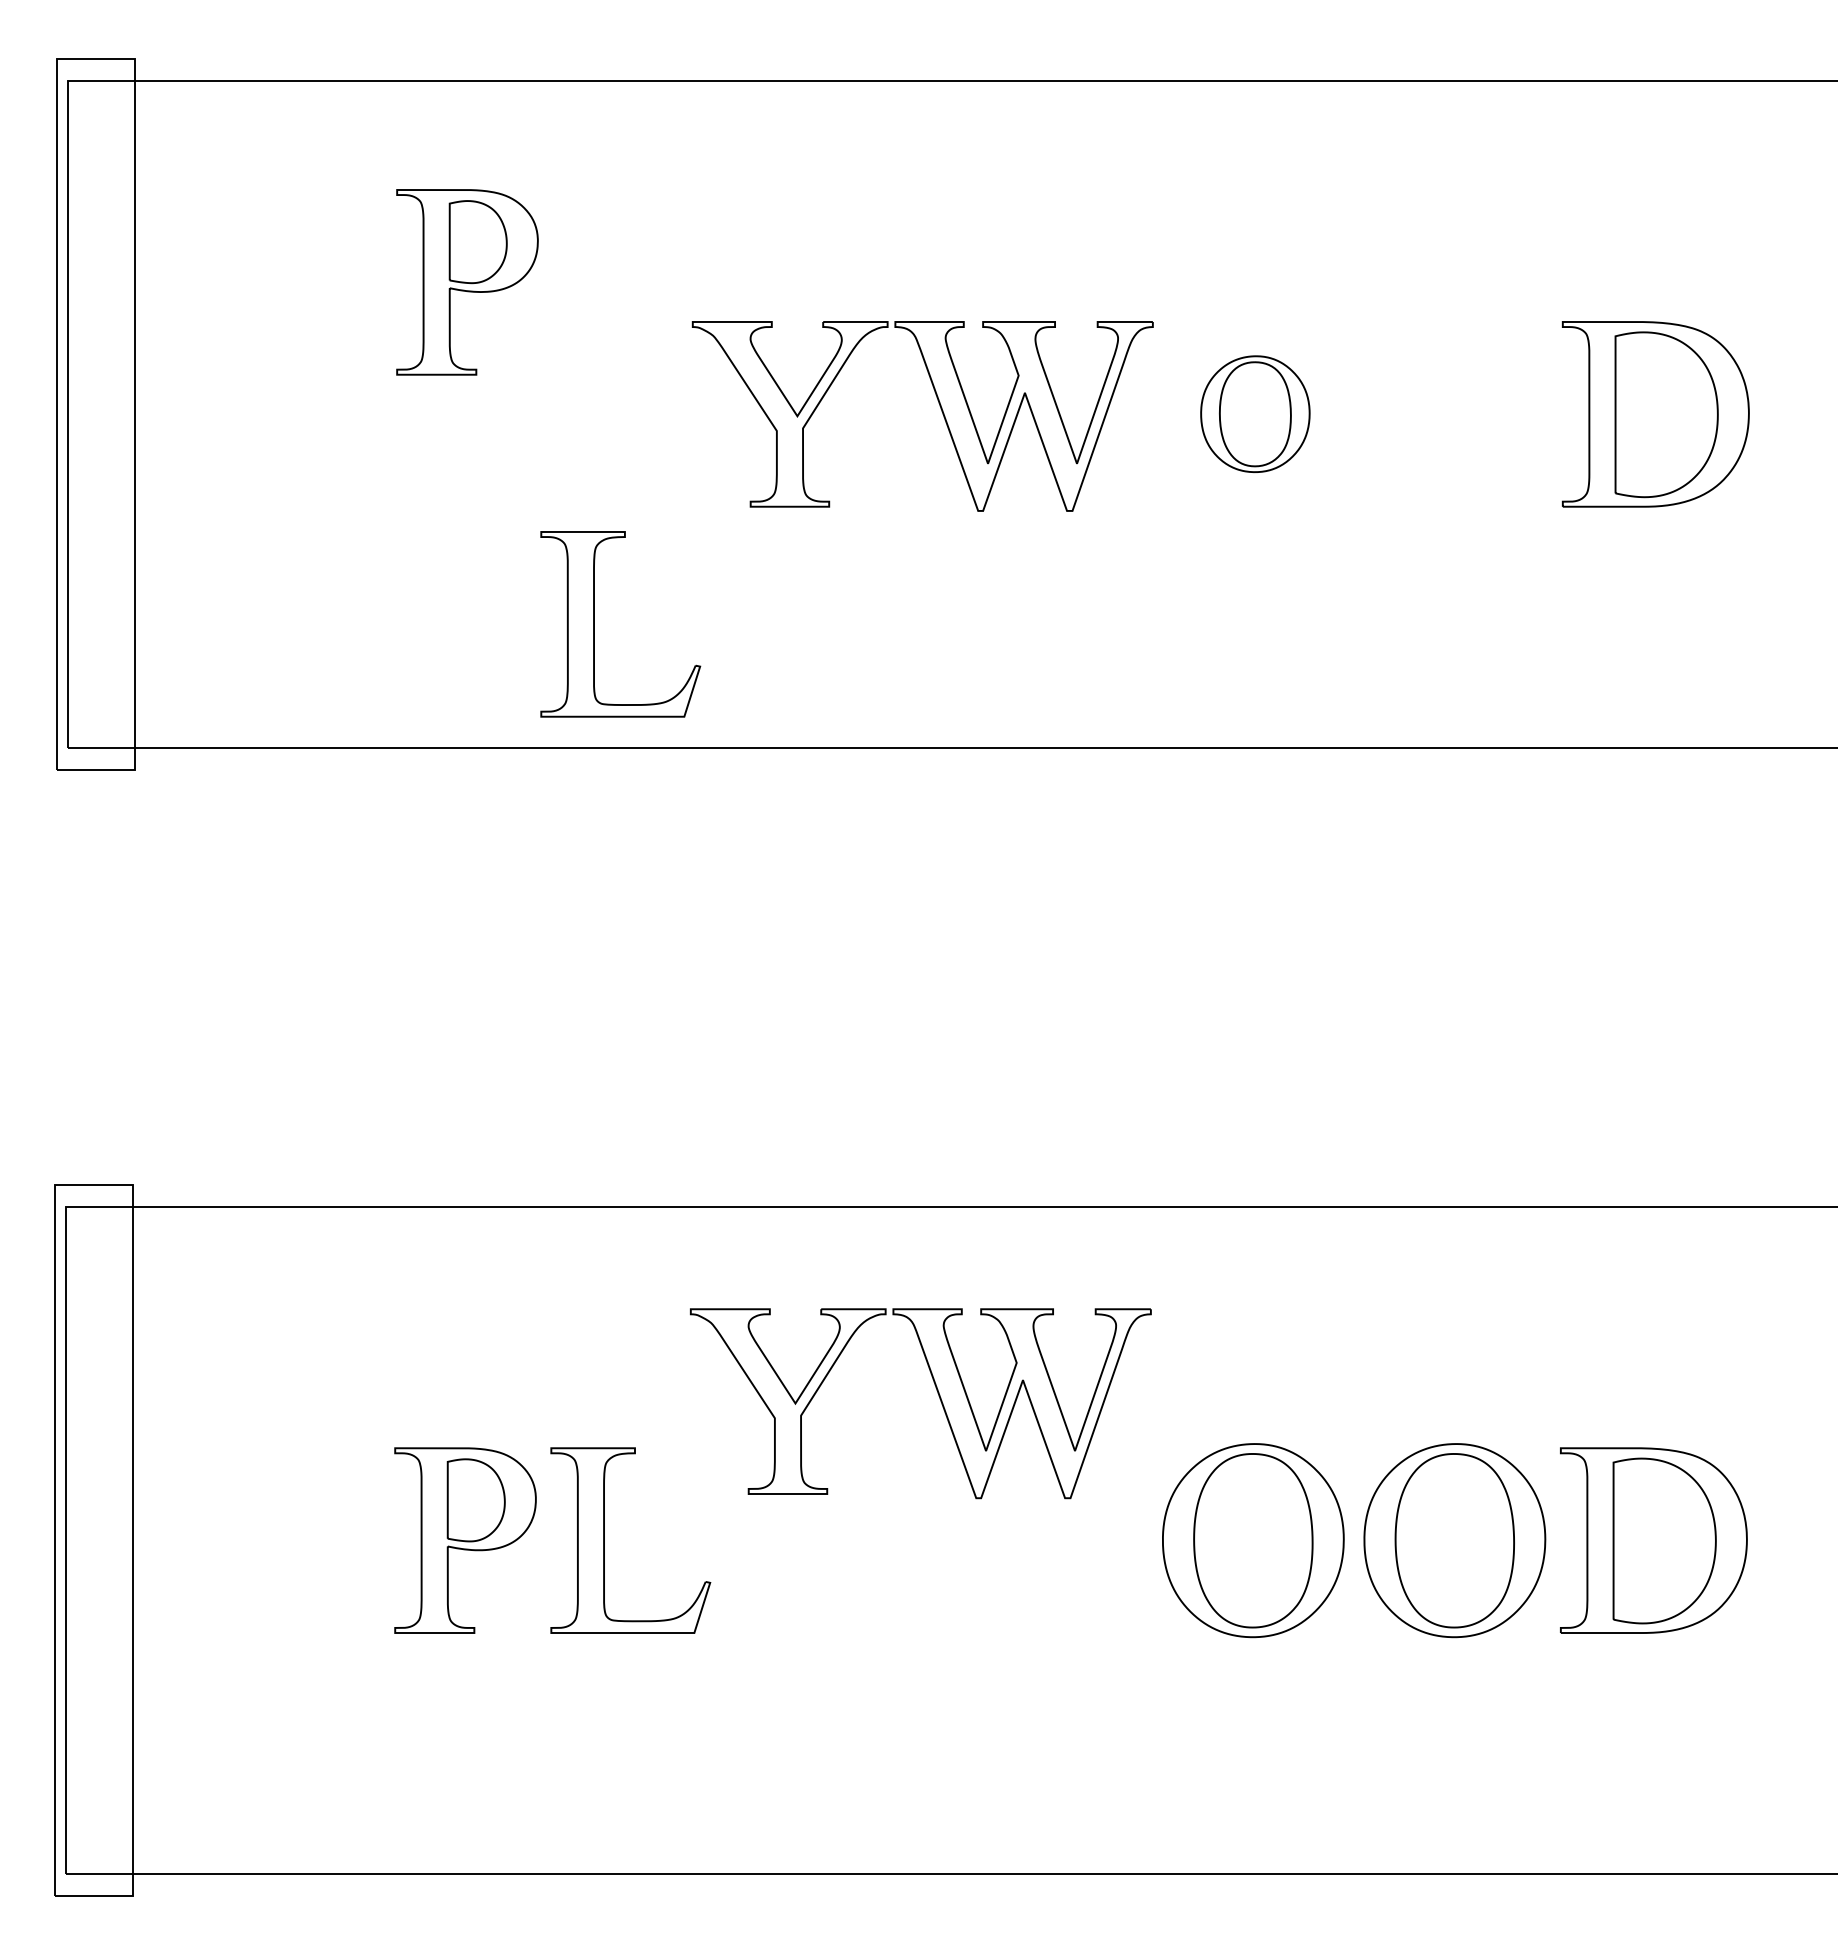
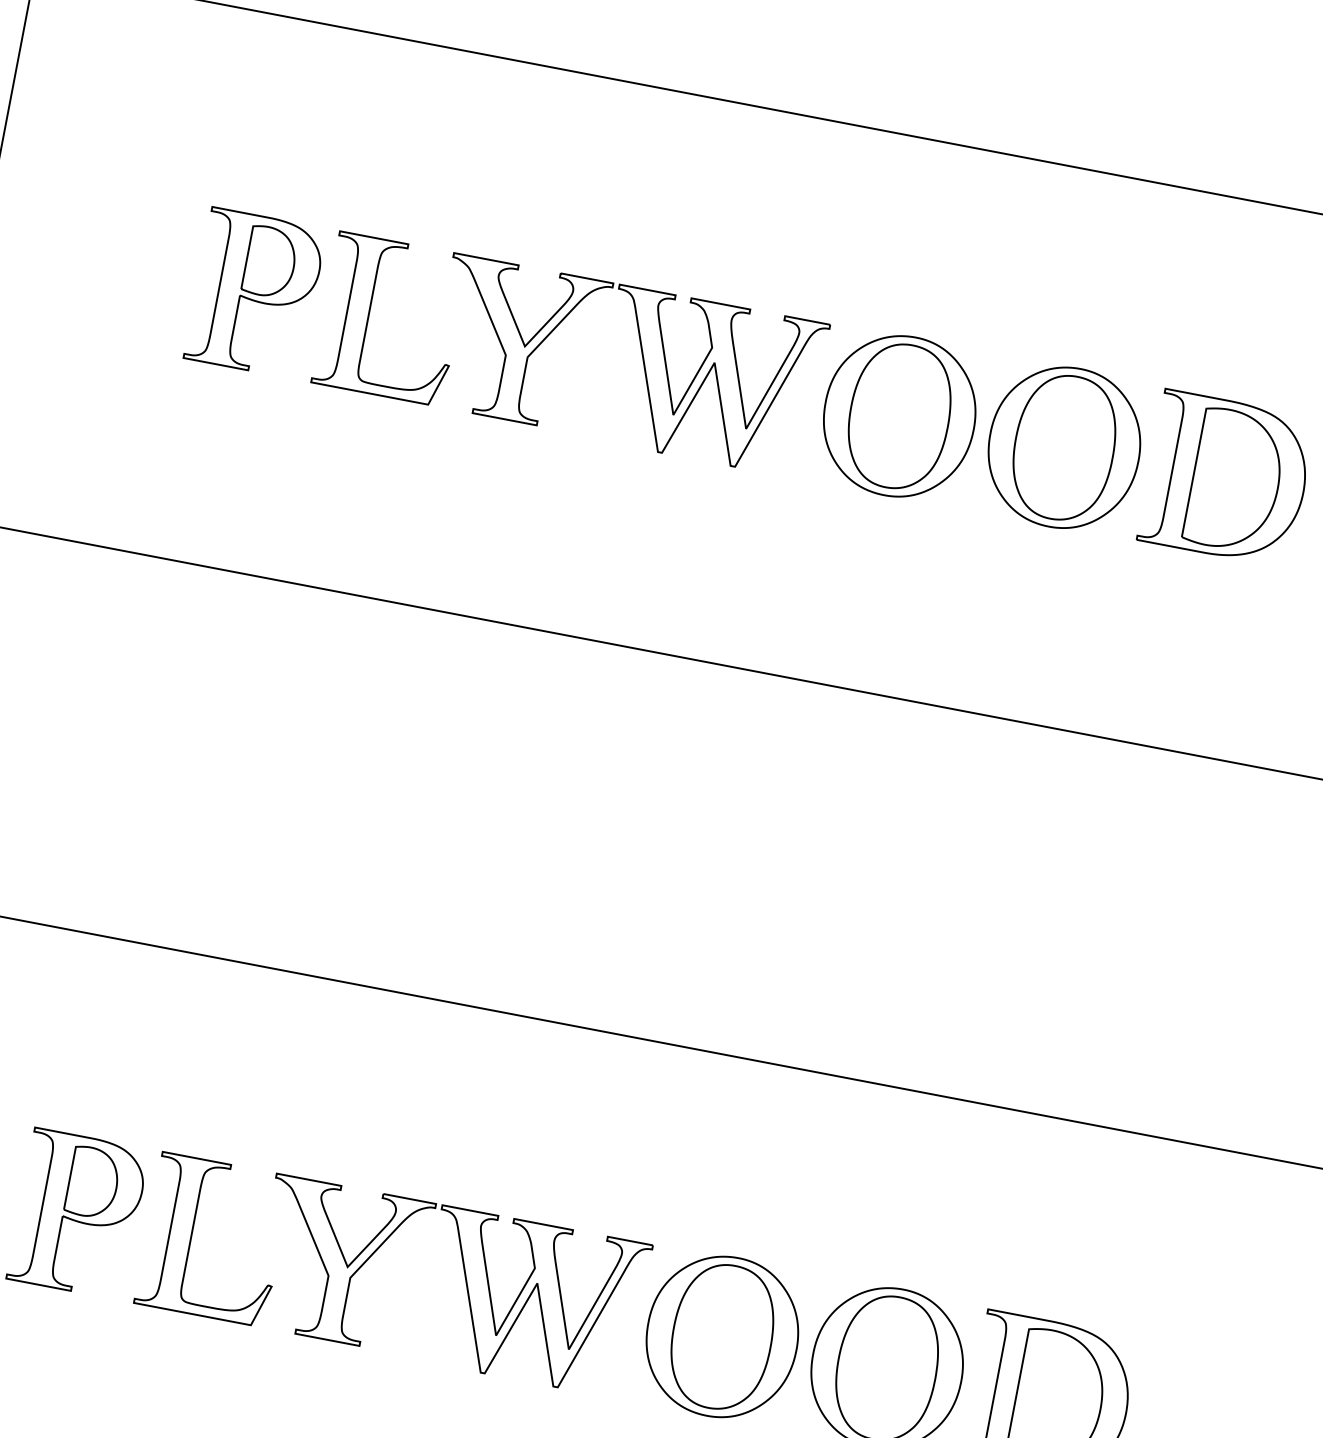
part: (467, 282) -> (255, 293), moved
part: (1255, 413) -> (899, 415), size x1.67
part: (1456, 413) -> (1064, 446), added
part: (594, 624) -> (369, 315), moved
part: (938, 1396) -> (465, 1283), moved

